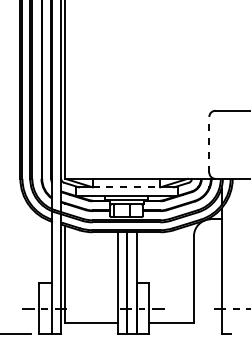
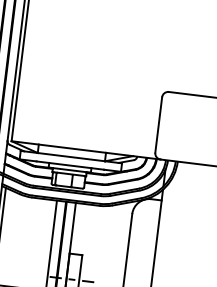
line: (209, 144) -> (158, 124), dashed -> solid
line: (127, 187) -> (72, 157), dashed -> solid

